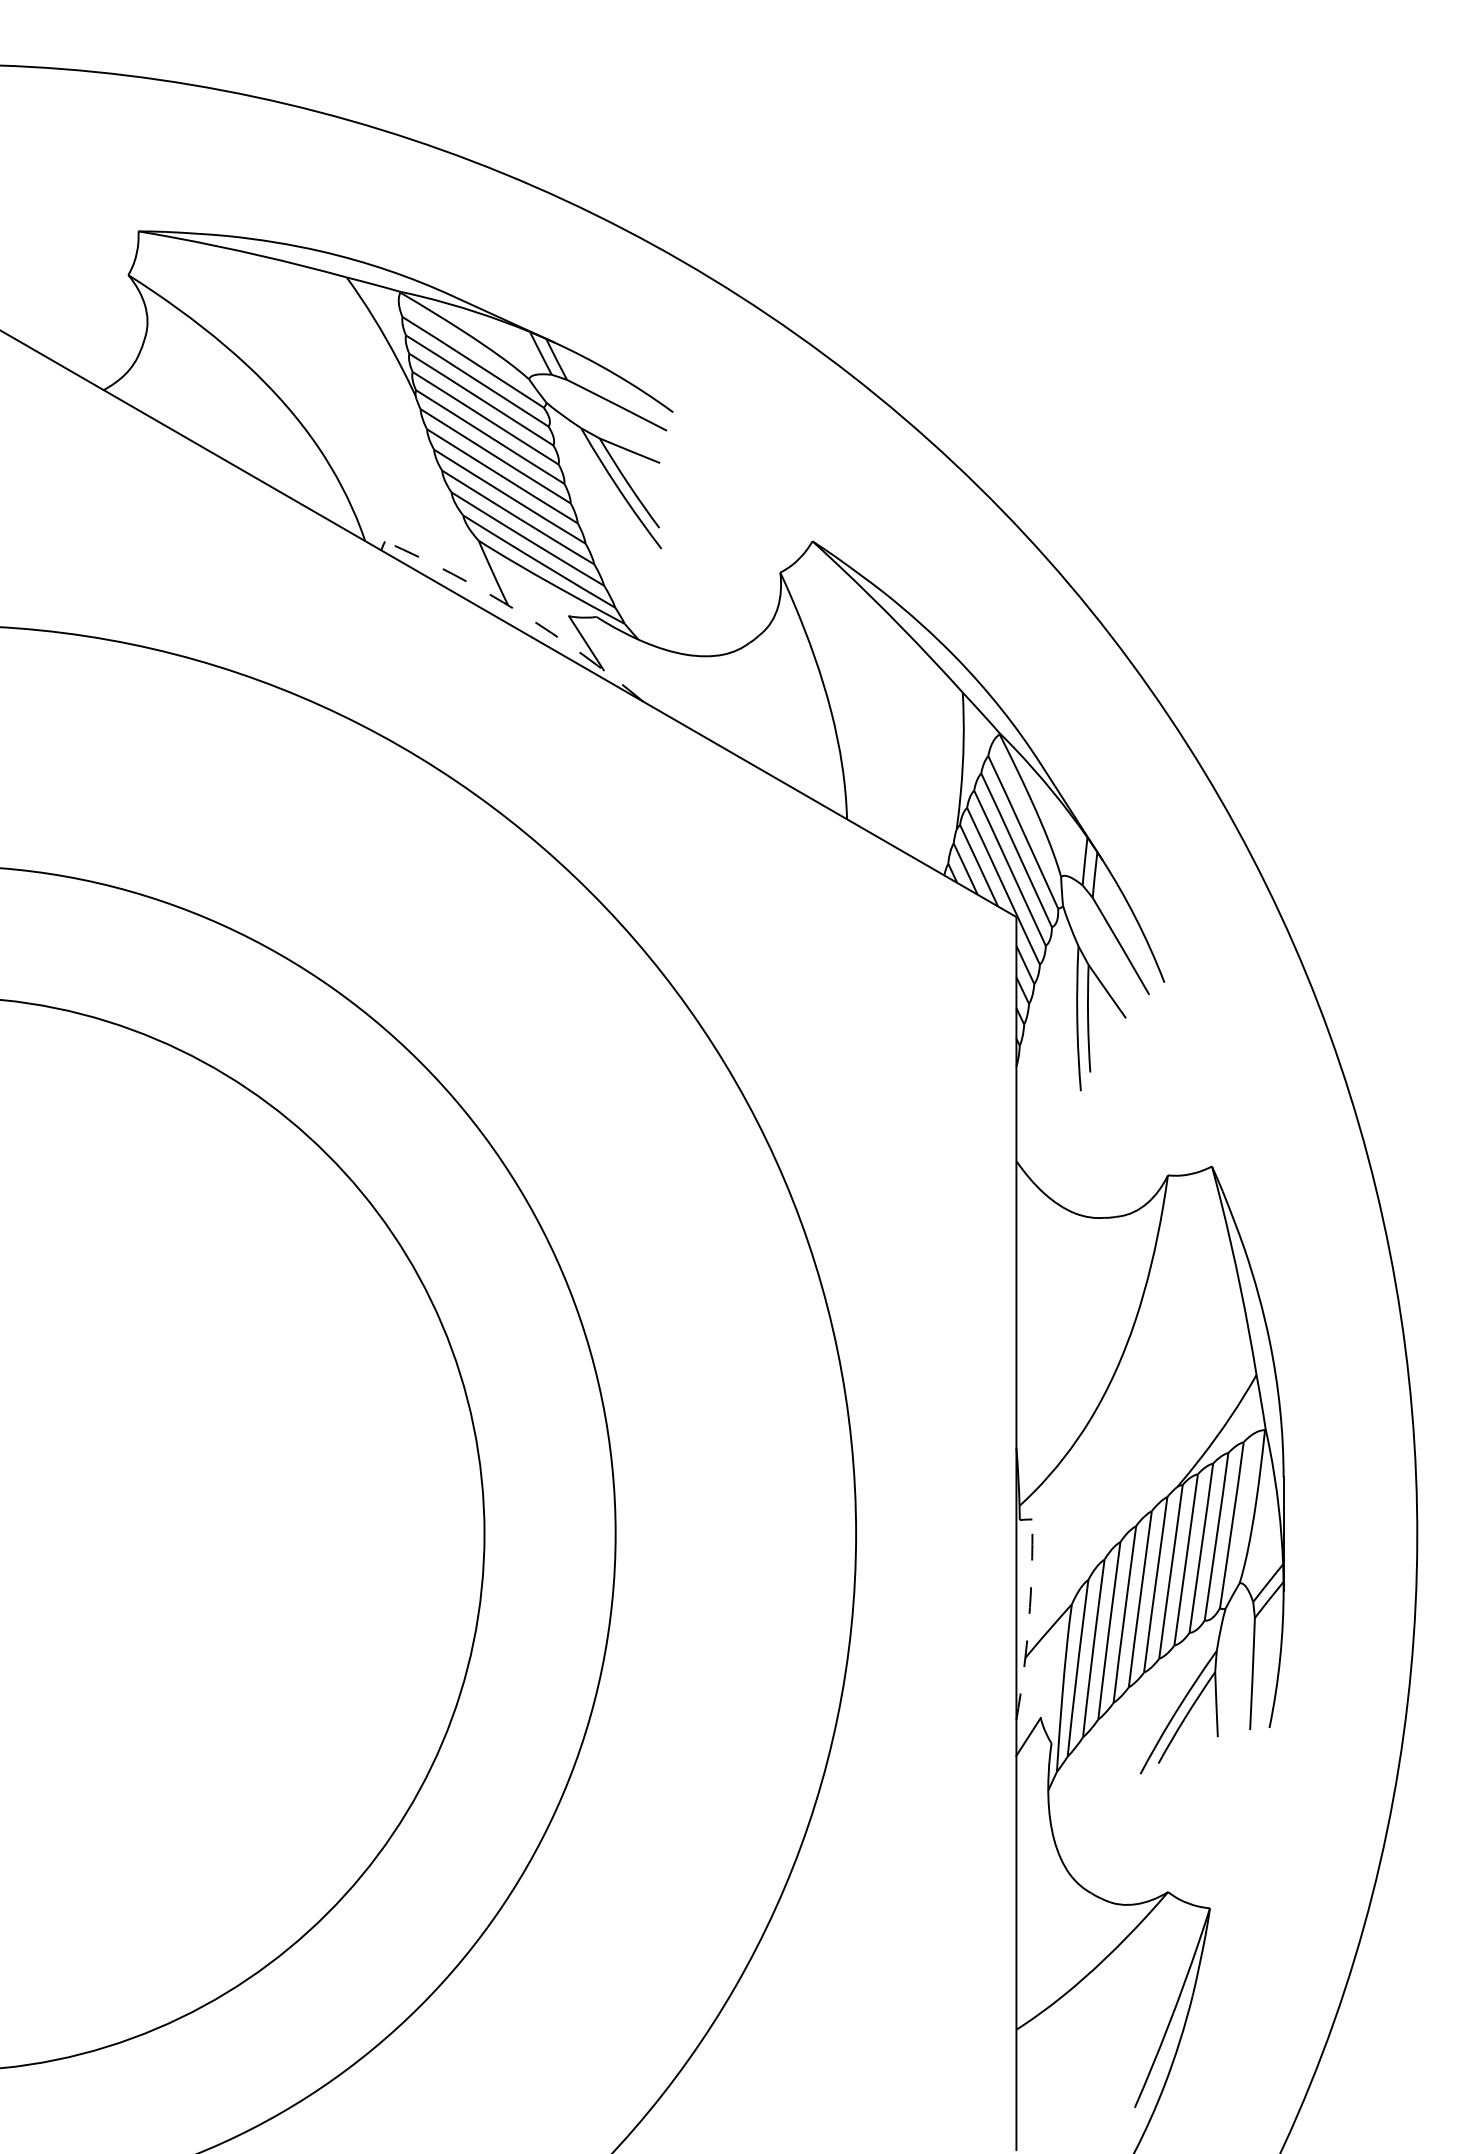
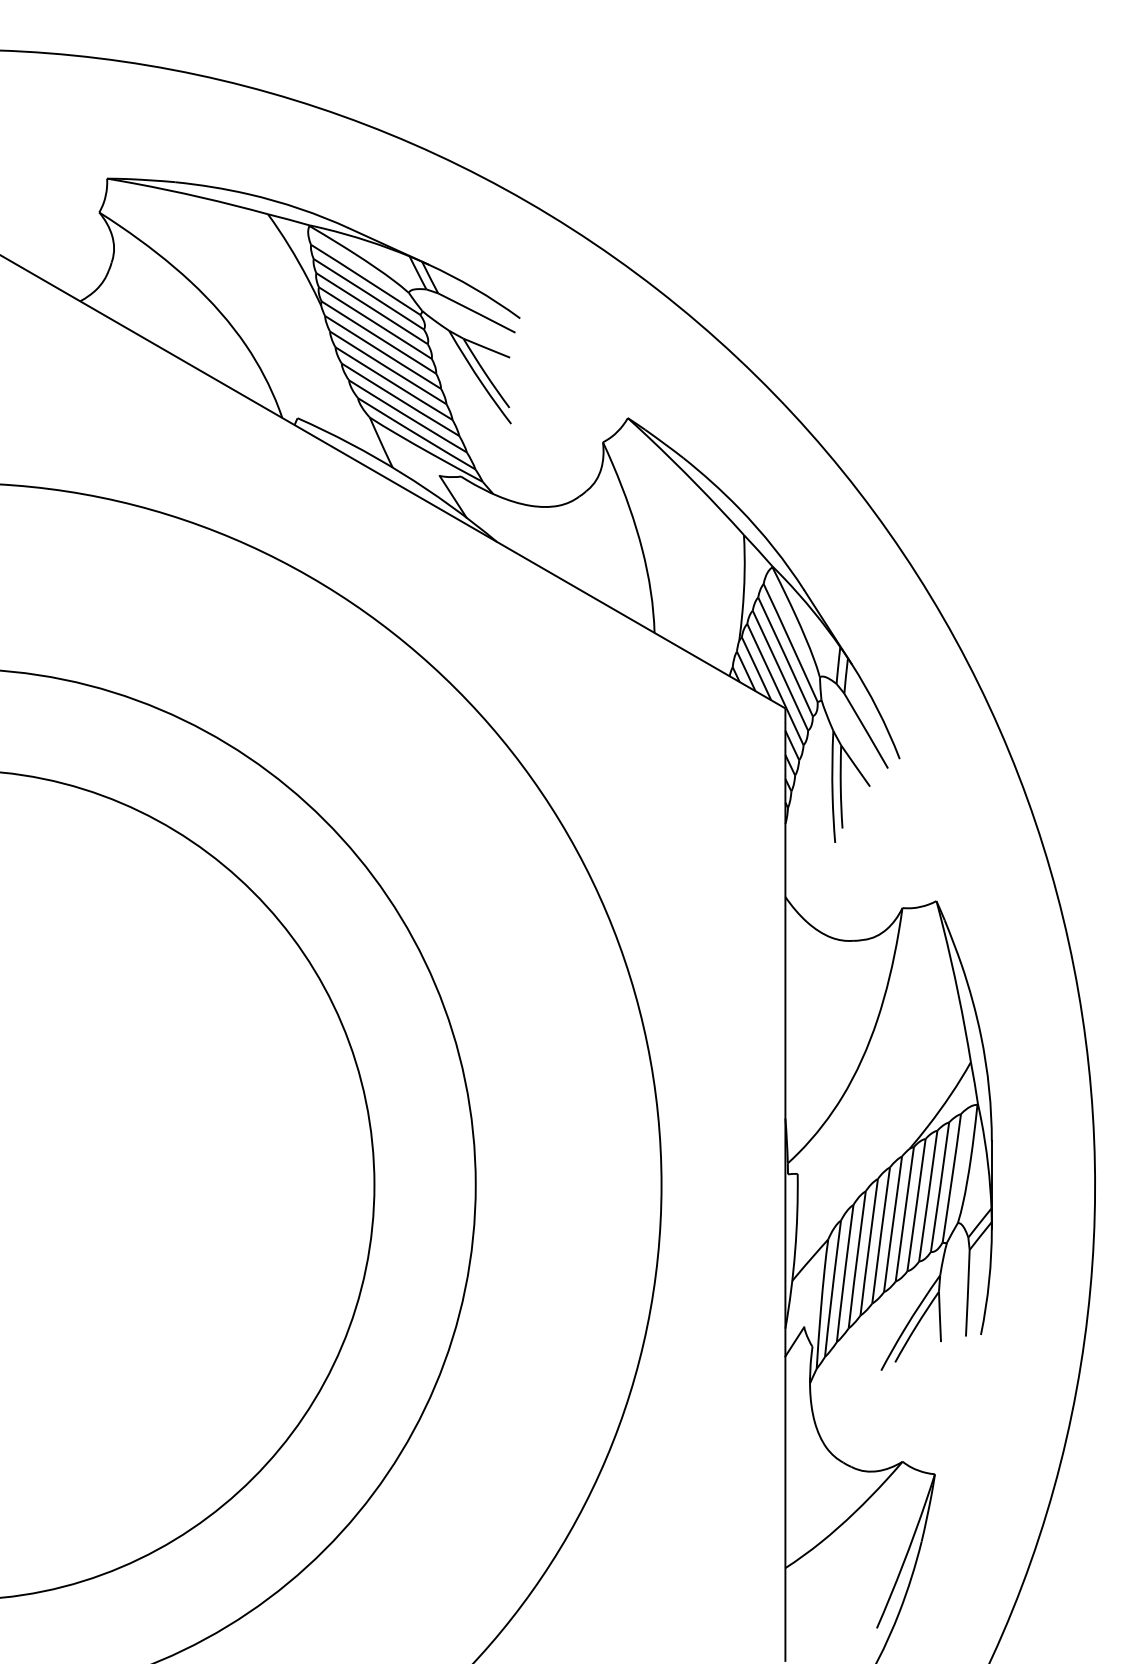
arc: (519, 612) -> (401, 473), dashed -> solid
arc: (1029, 1620) -> (795, 1251), dashed -> solid

